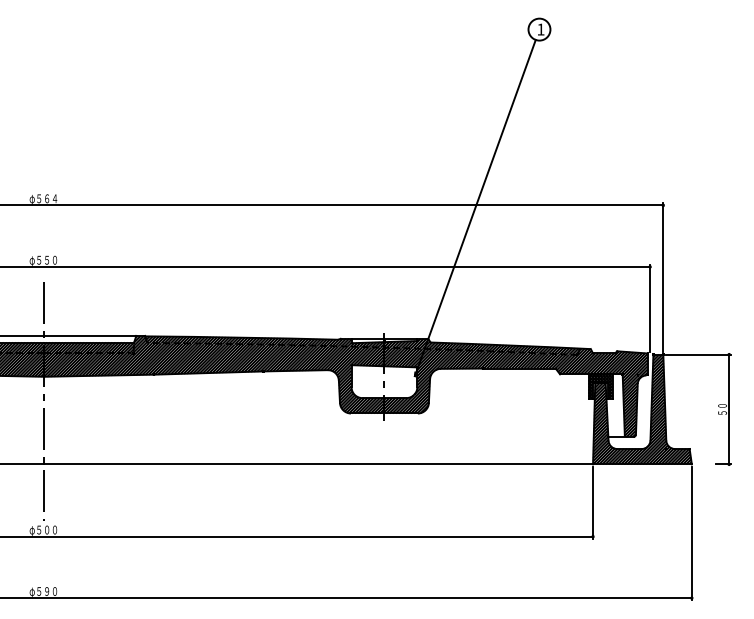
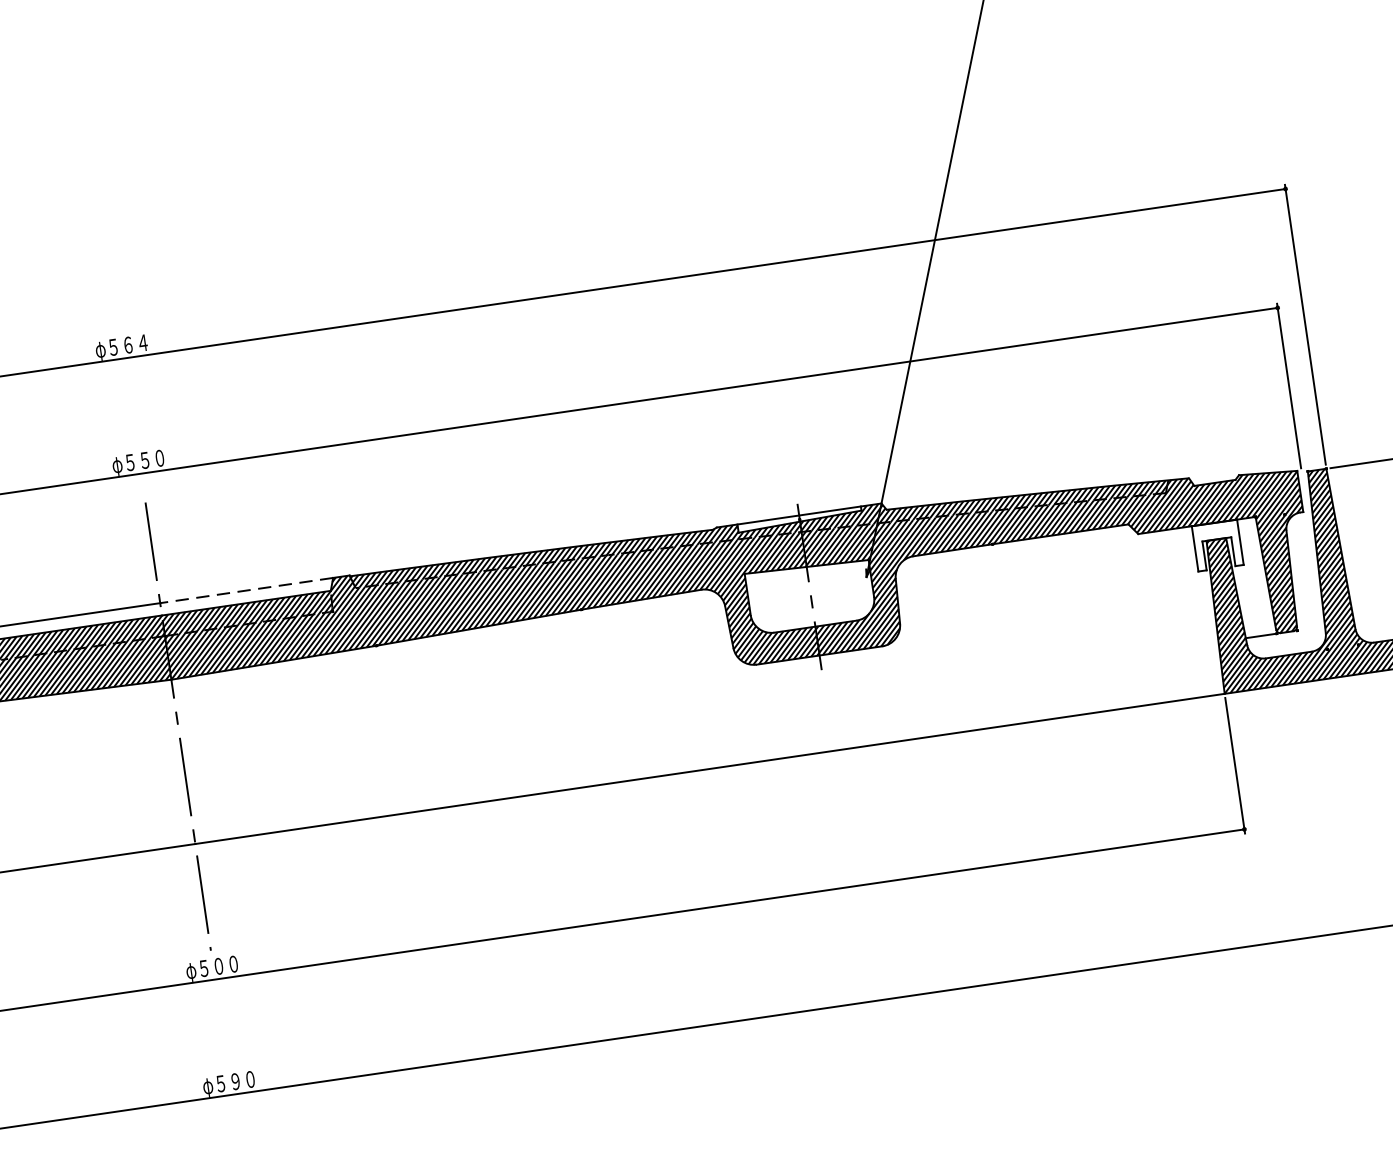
line: (89, 335) -> (245, 589), solid -> dashed
hatch: (600, 386) -> (1217, 545), removed

